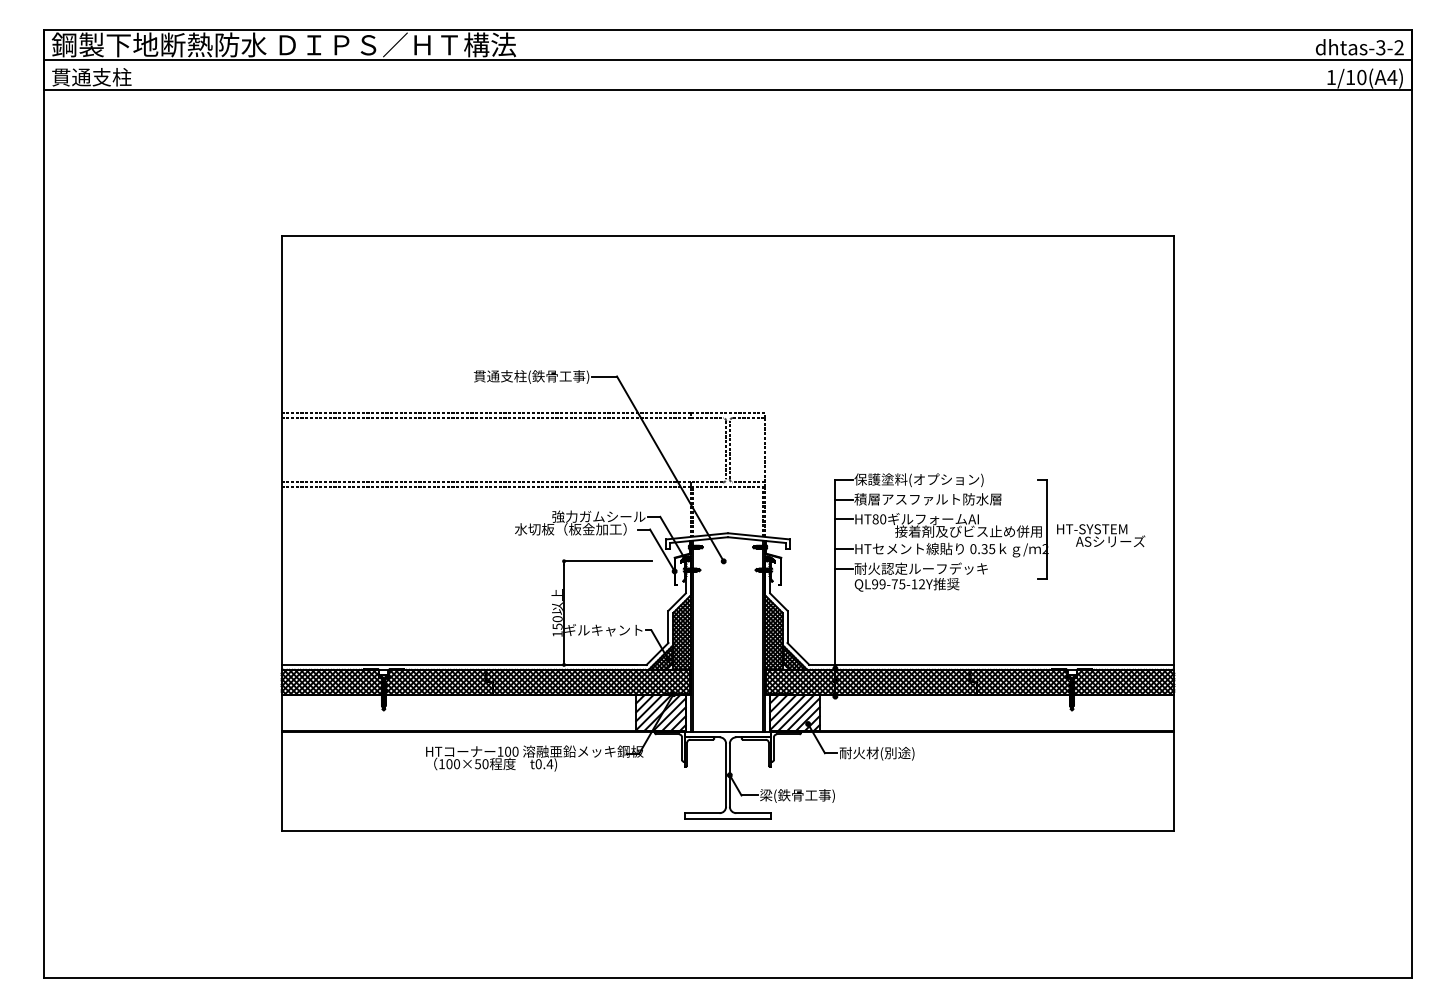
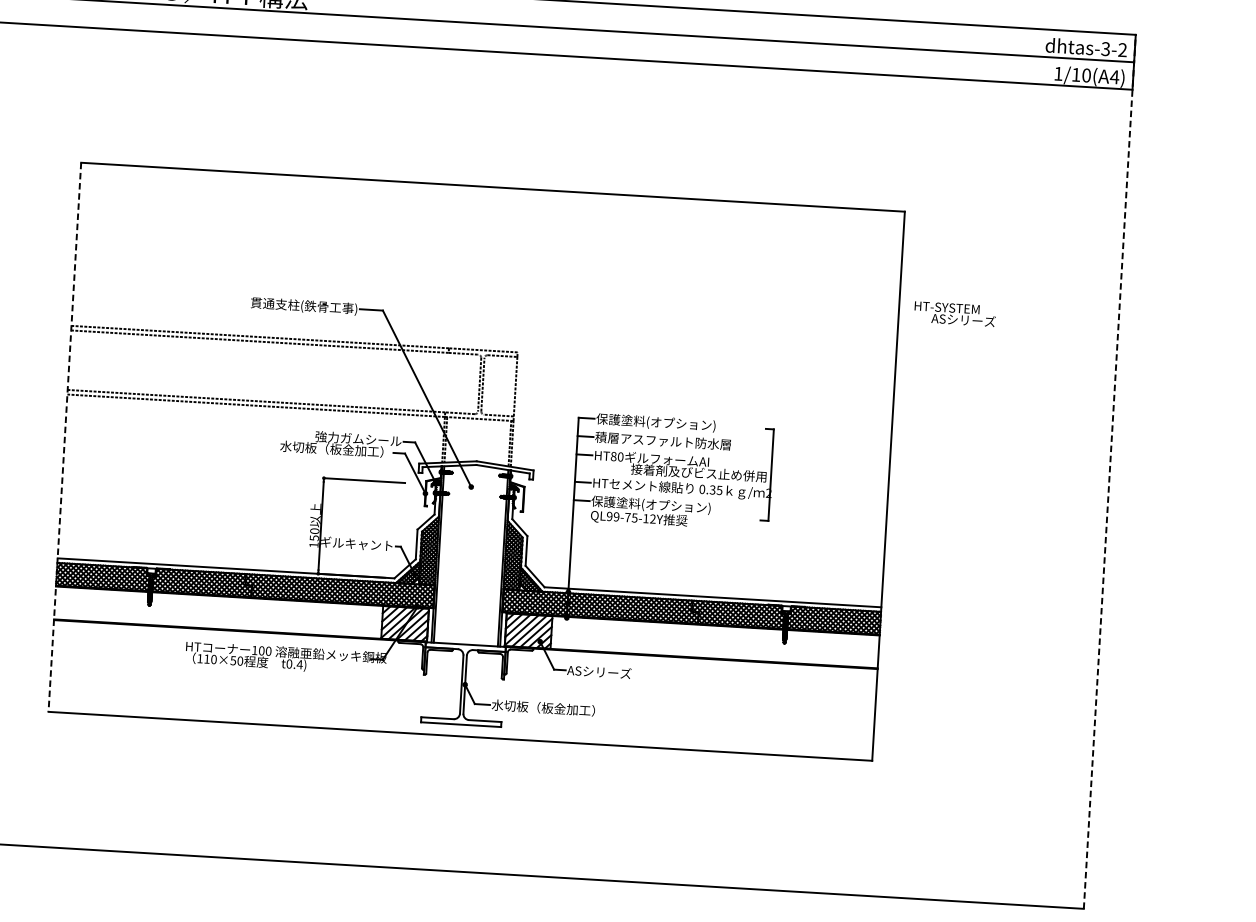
line: (1412, 503) -> (1110, 471), solid -> dashed
line: (281, 533) -> (64, 437), solid -> dashed
text: (1101, 535) -> (955, 314), moved
text: (920, 569) -> (652, 505), 耐火認定ルーフデッキ -> 保護塗料(オプション)
text: (876, 753) -> (601, 672), 耐火材(別途) -> ASシリーズ
text: (449, 764) -> (207, 659), 100×50 -> 110×50
text: (815, 795) -> (543, 708), 梁(鉄骨工事) -> 水切板（板金加工）

